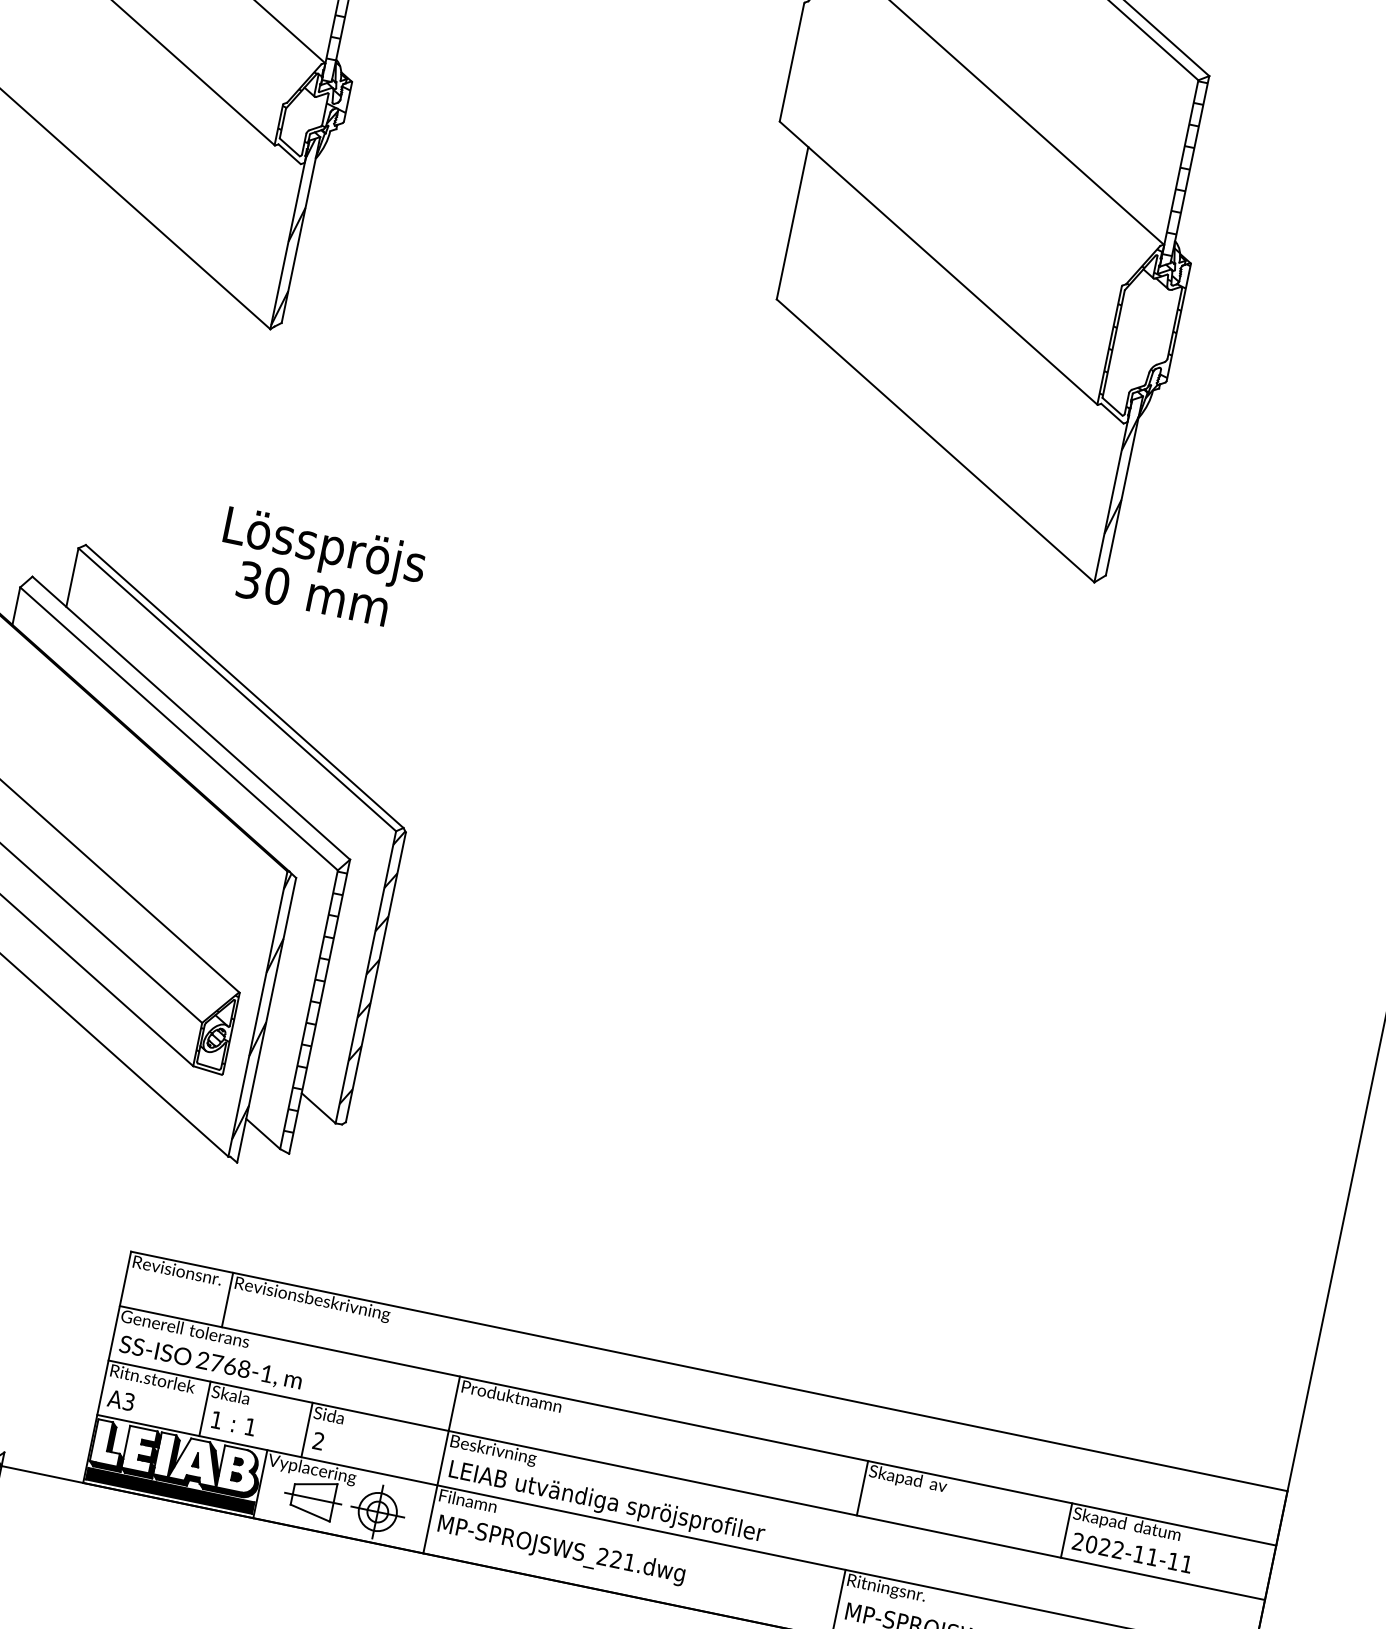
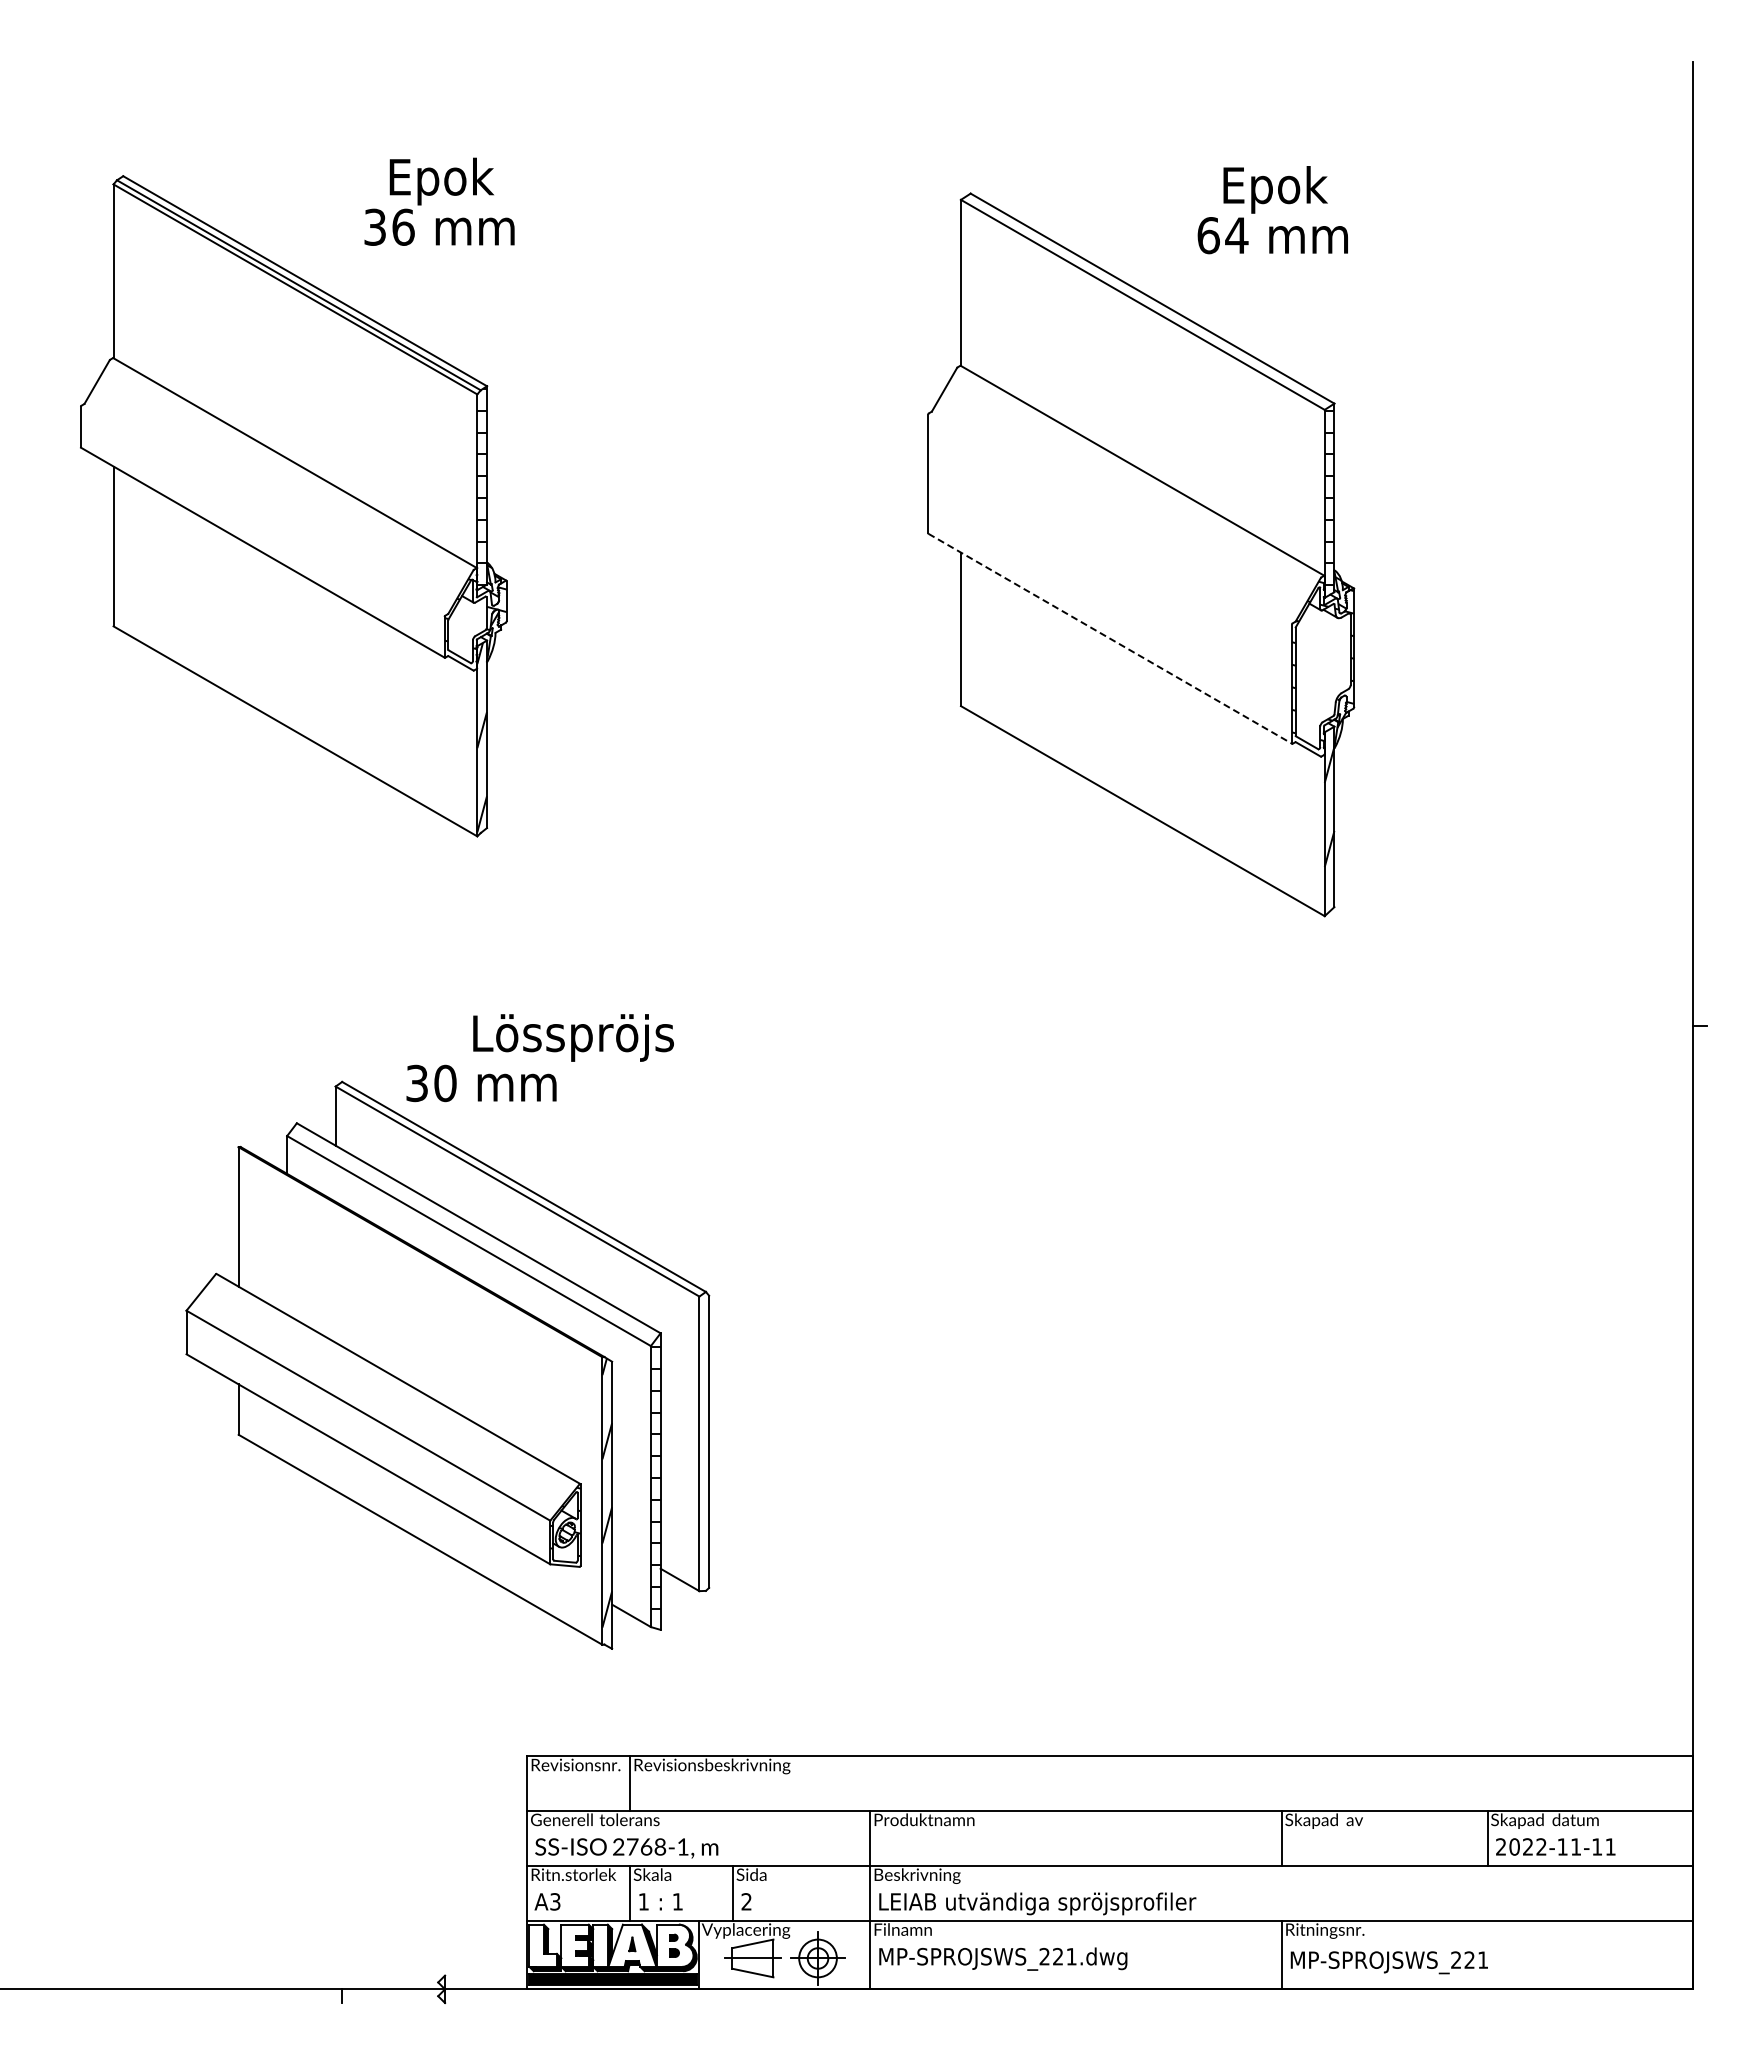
line: (938, 264) -> (1110, 639), solid -> dashed
text: (313, 593) -> (481, 1083), moved
hatch: (373, 967) -> (704, 1432), removed

